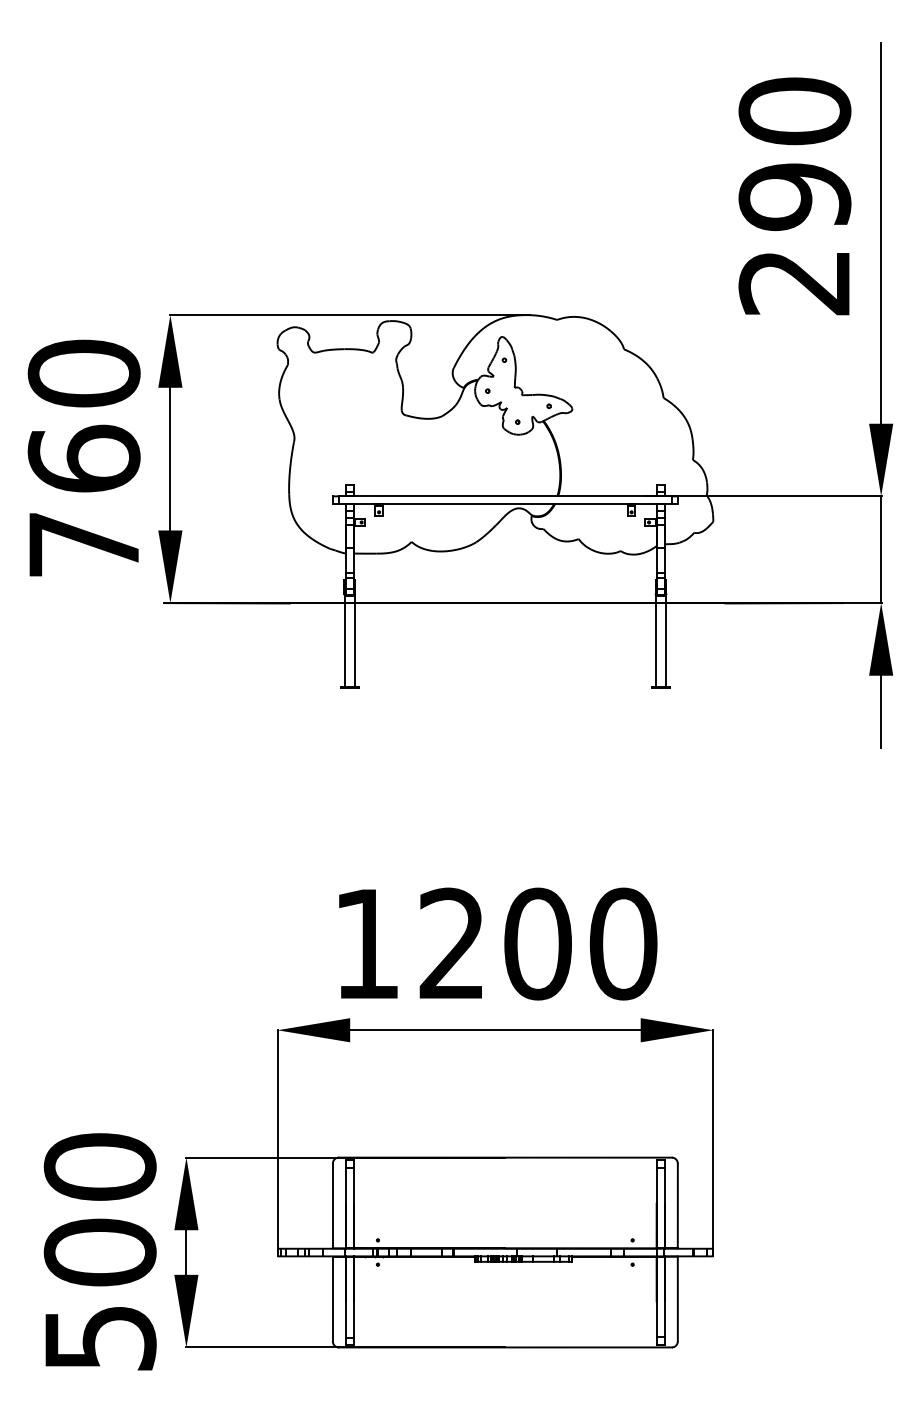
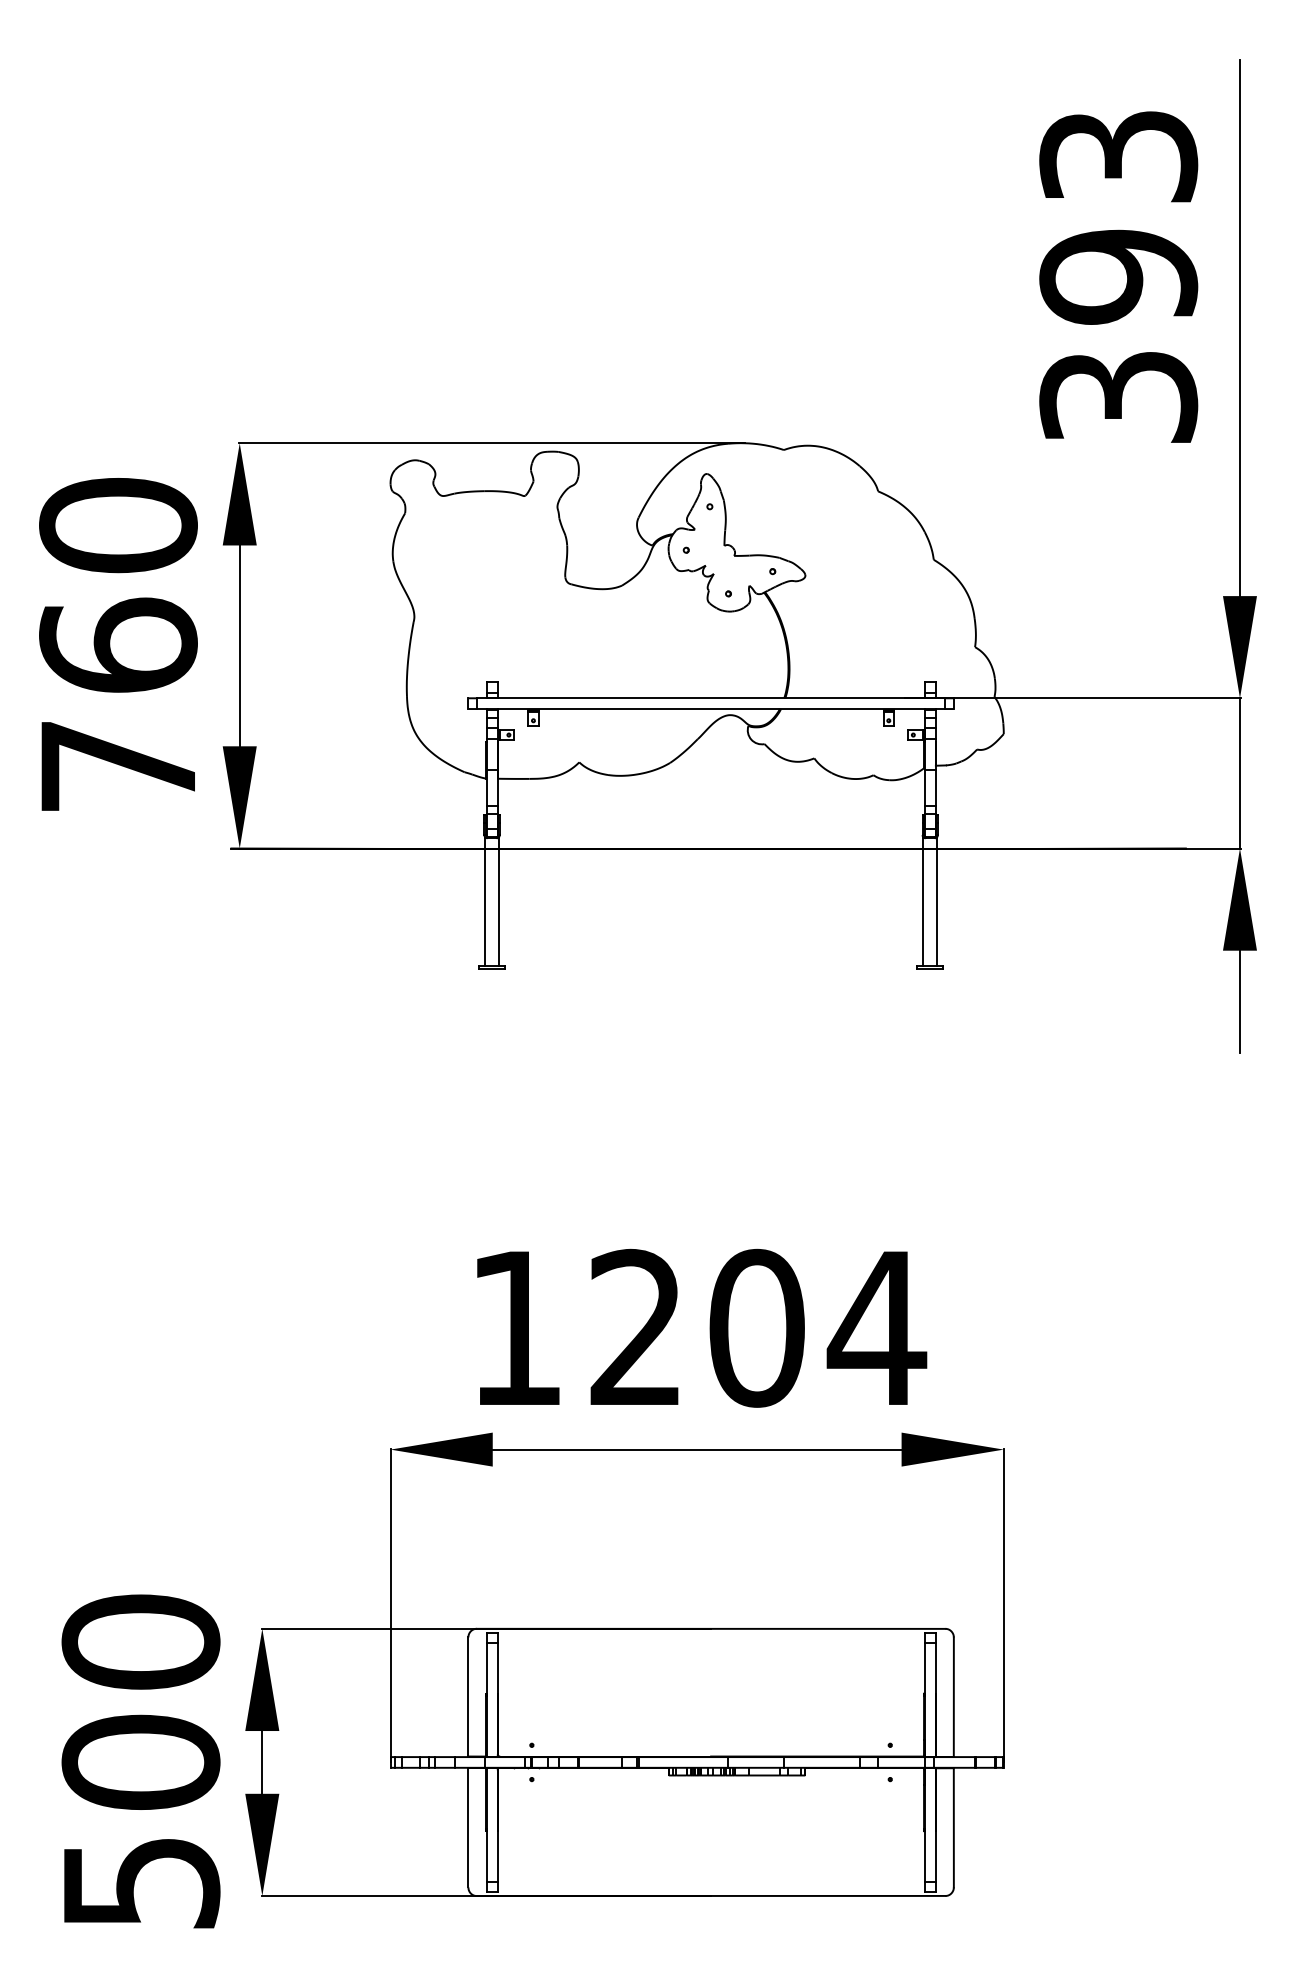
text: (794, 195) -> (1118, 275), 290 -> 393
text: (622, 943) -> (876, 1327), 1200 -> 1204

